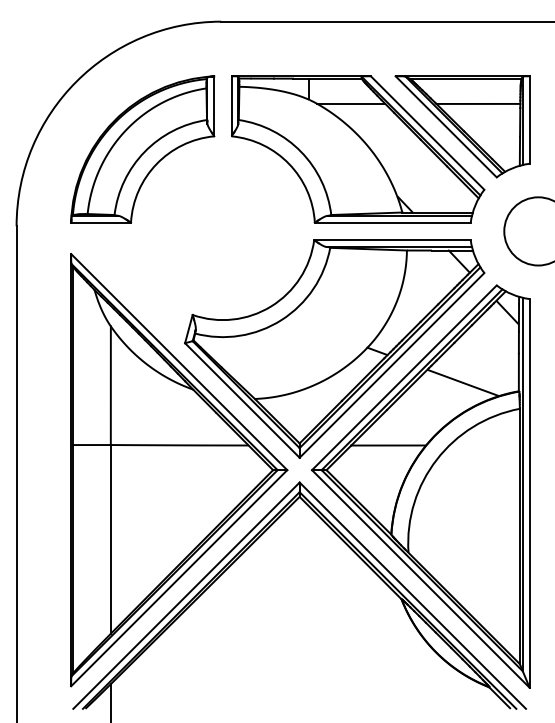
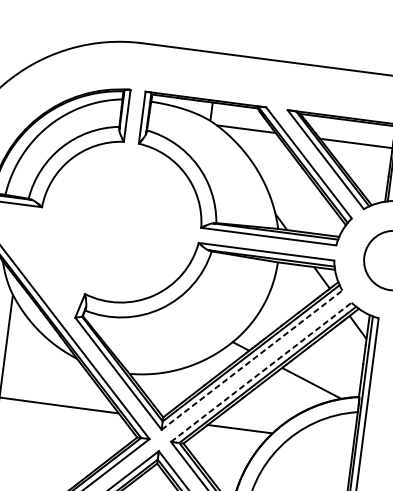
line: (392, 365) -> (252, 360), solid -> dashed
line: (404, 377) -> (261, 372), solid -> dashed

